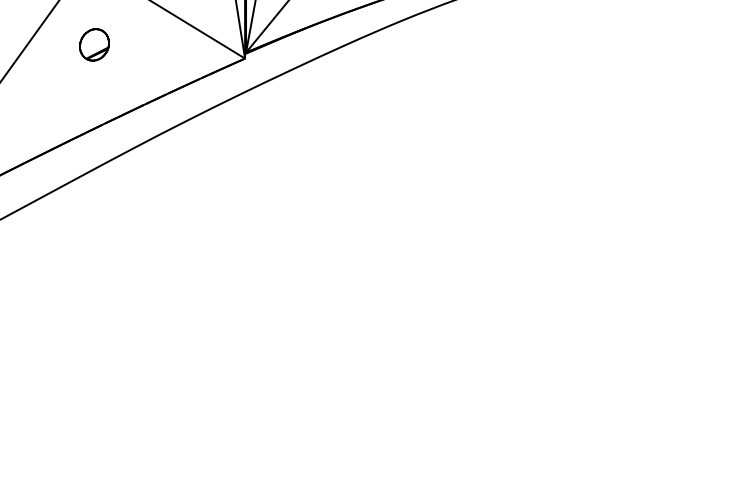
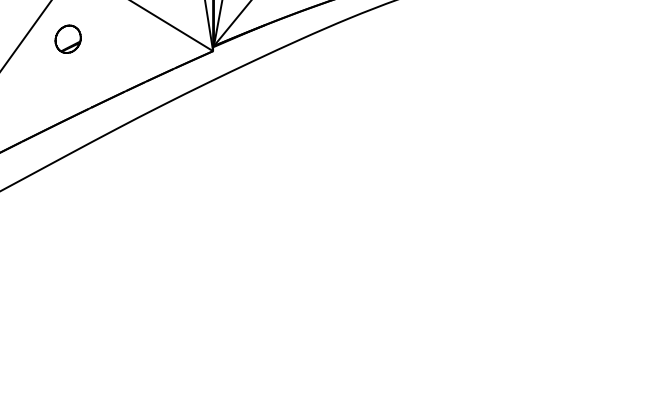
part: (94, 44) -> (68, 38), moved

